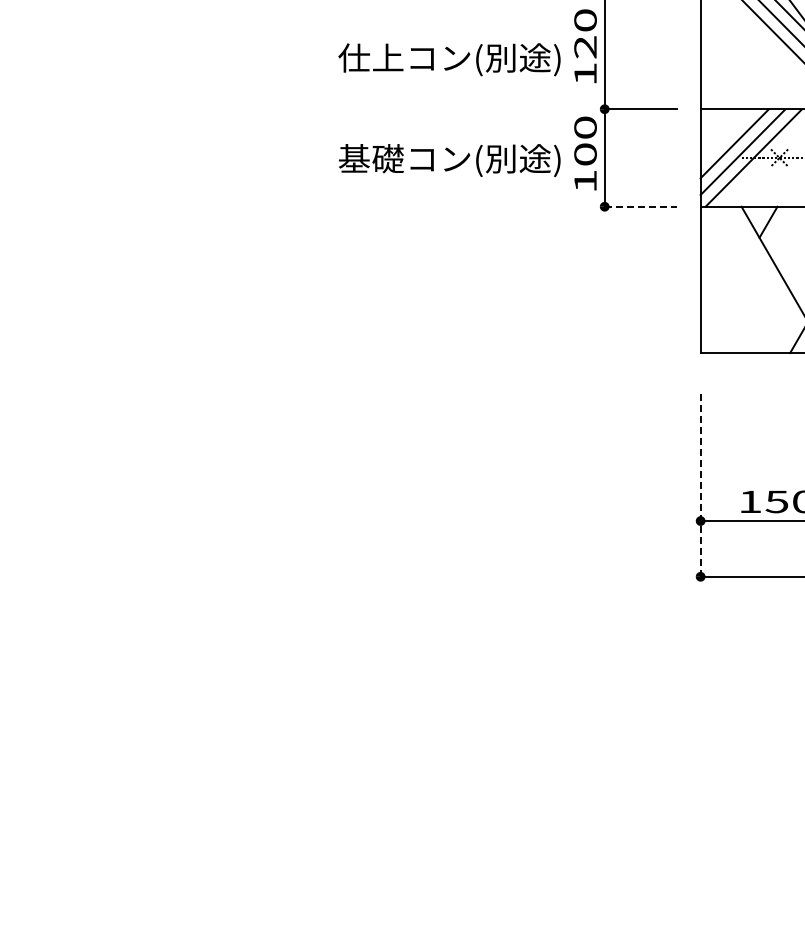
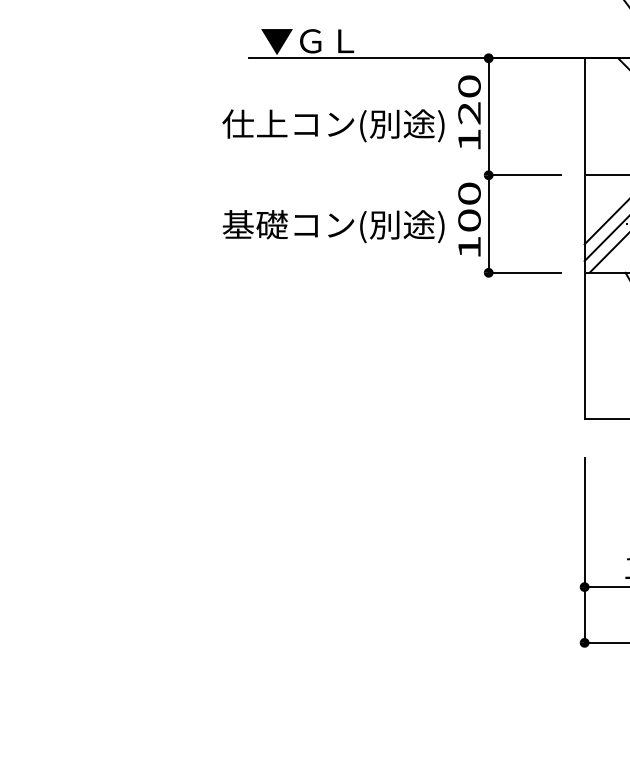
line: (641, 206) -> (525, 272), dashed -> solid
line: (700, 484) -> (584, 550), dashed -> solid

